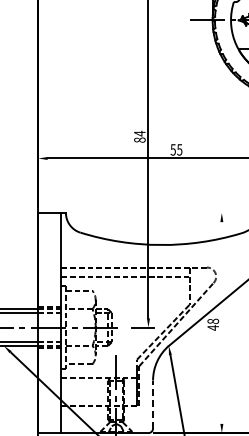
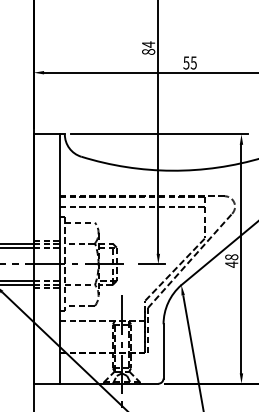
line: (149, 212) -> (159, 133), added
line: (221, 322) -> (241, 258), added
line: (153, 404) -> (164, 351), dashed -> solid

